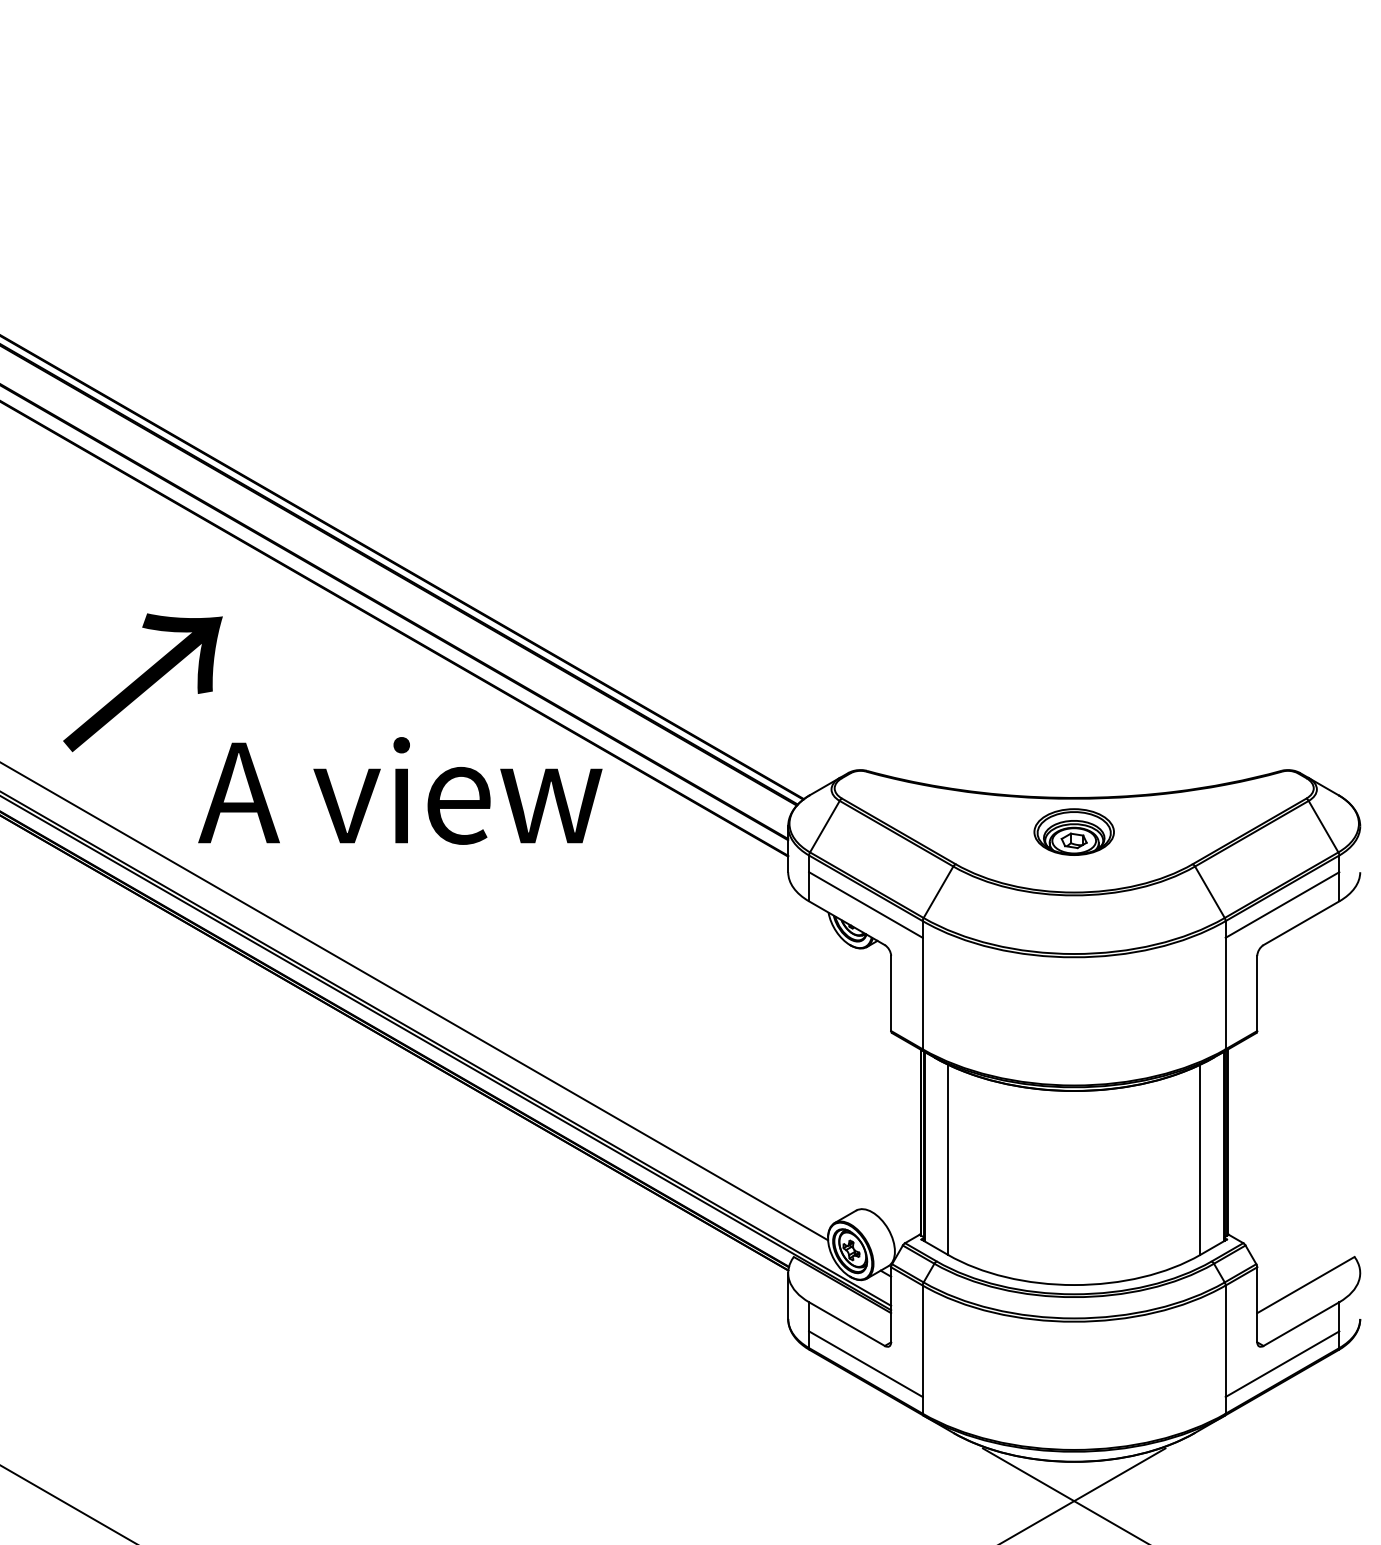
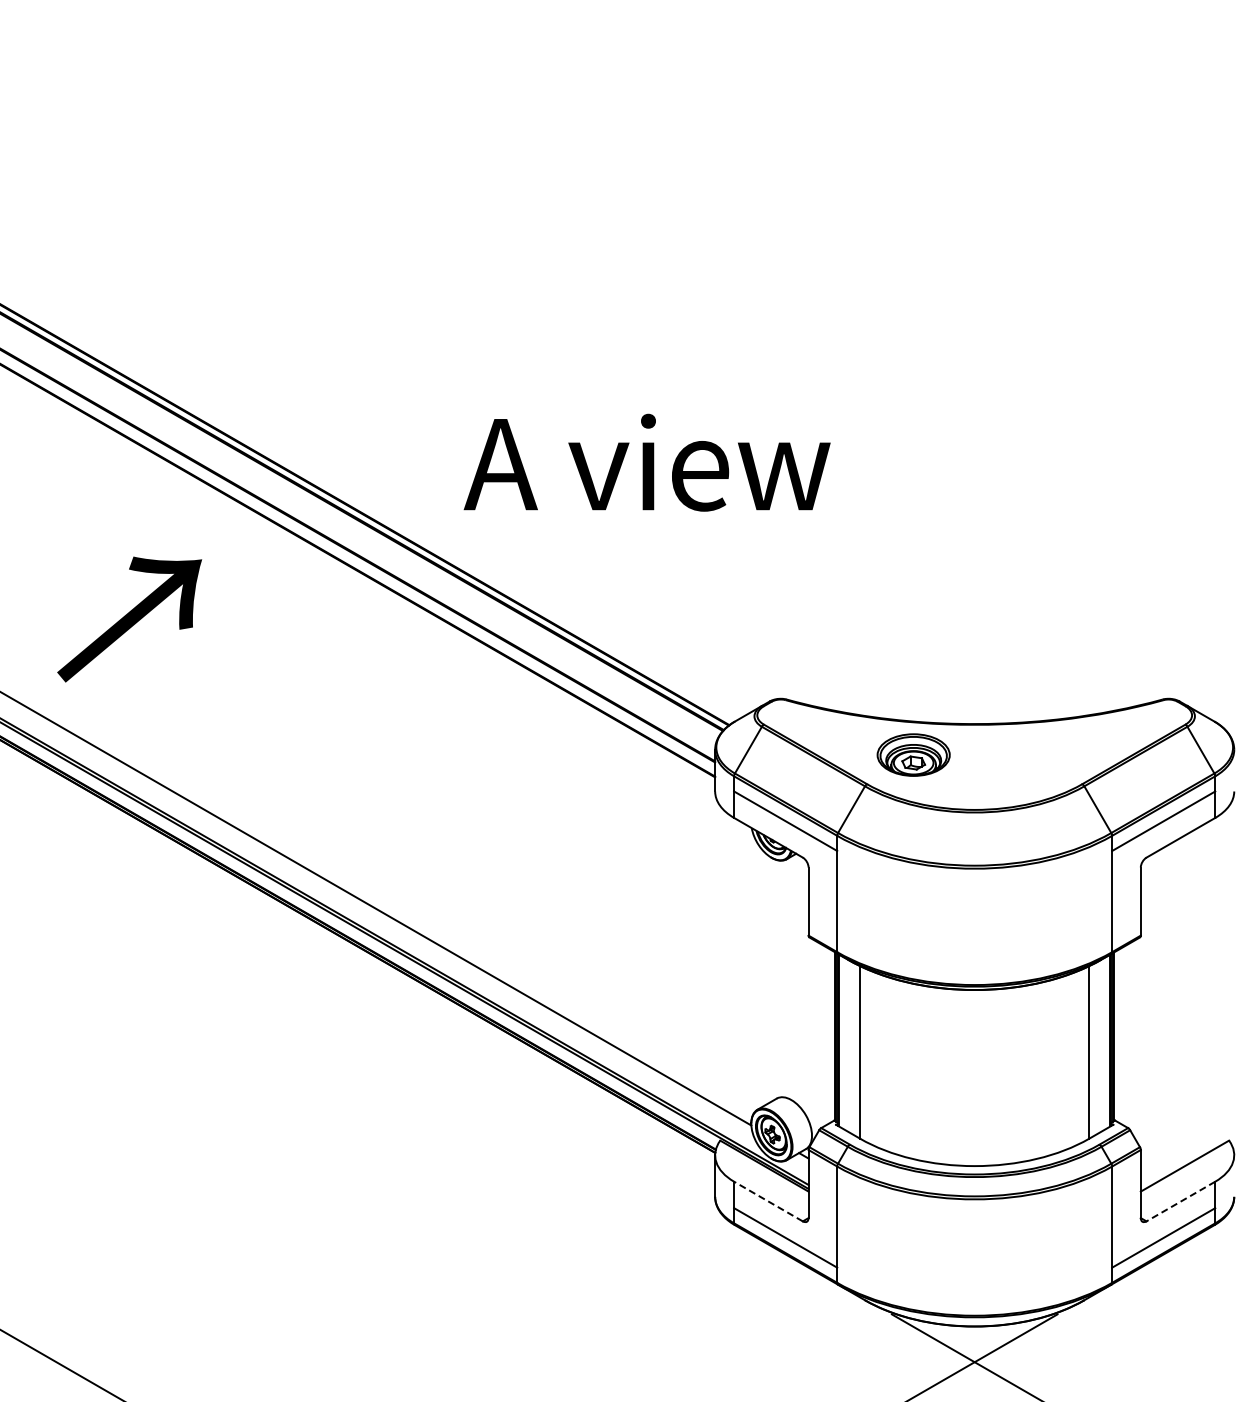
text: (399, 790) -> (646, 462), moved
part: (1073, 831) -> (913, 754), moved
line: (846, 1324) -> (768, 1201), solid -> dashed
line: (1301, 1324) -> (1180, 1201), solid -> dashed

